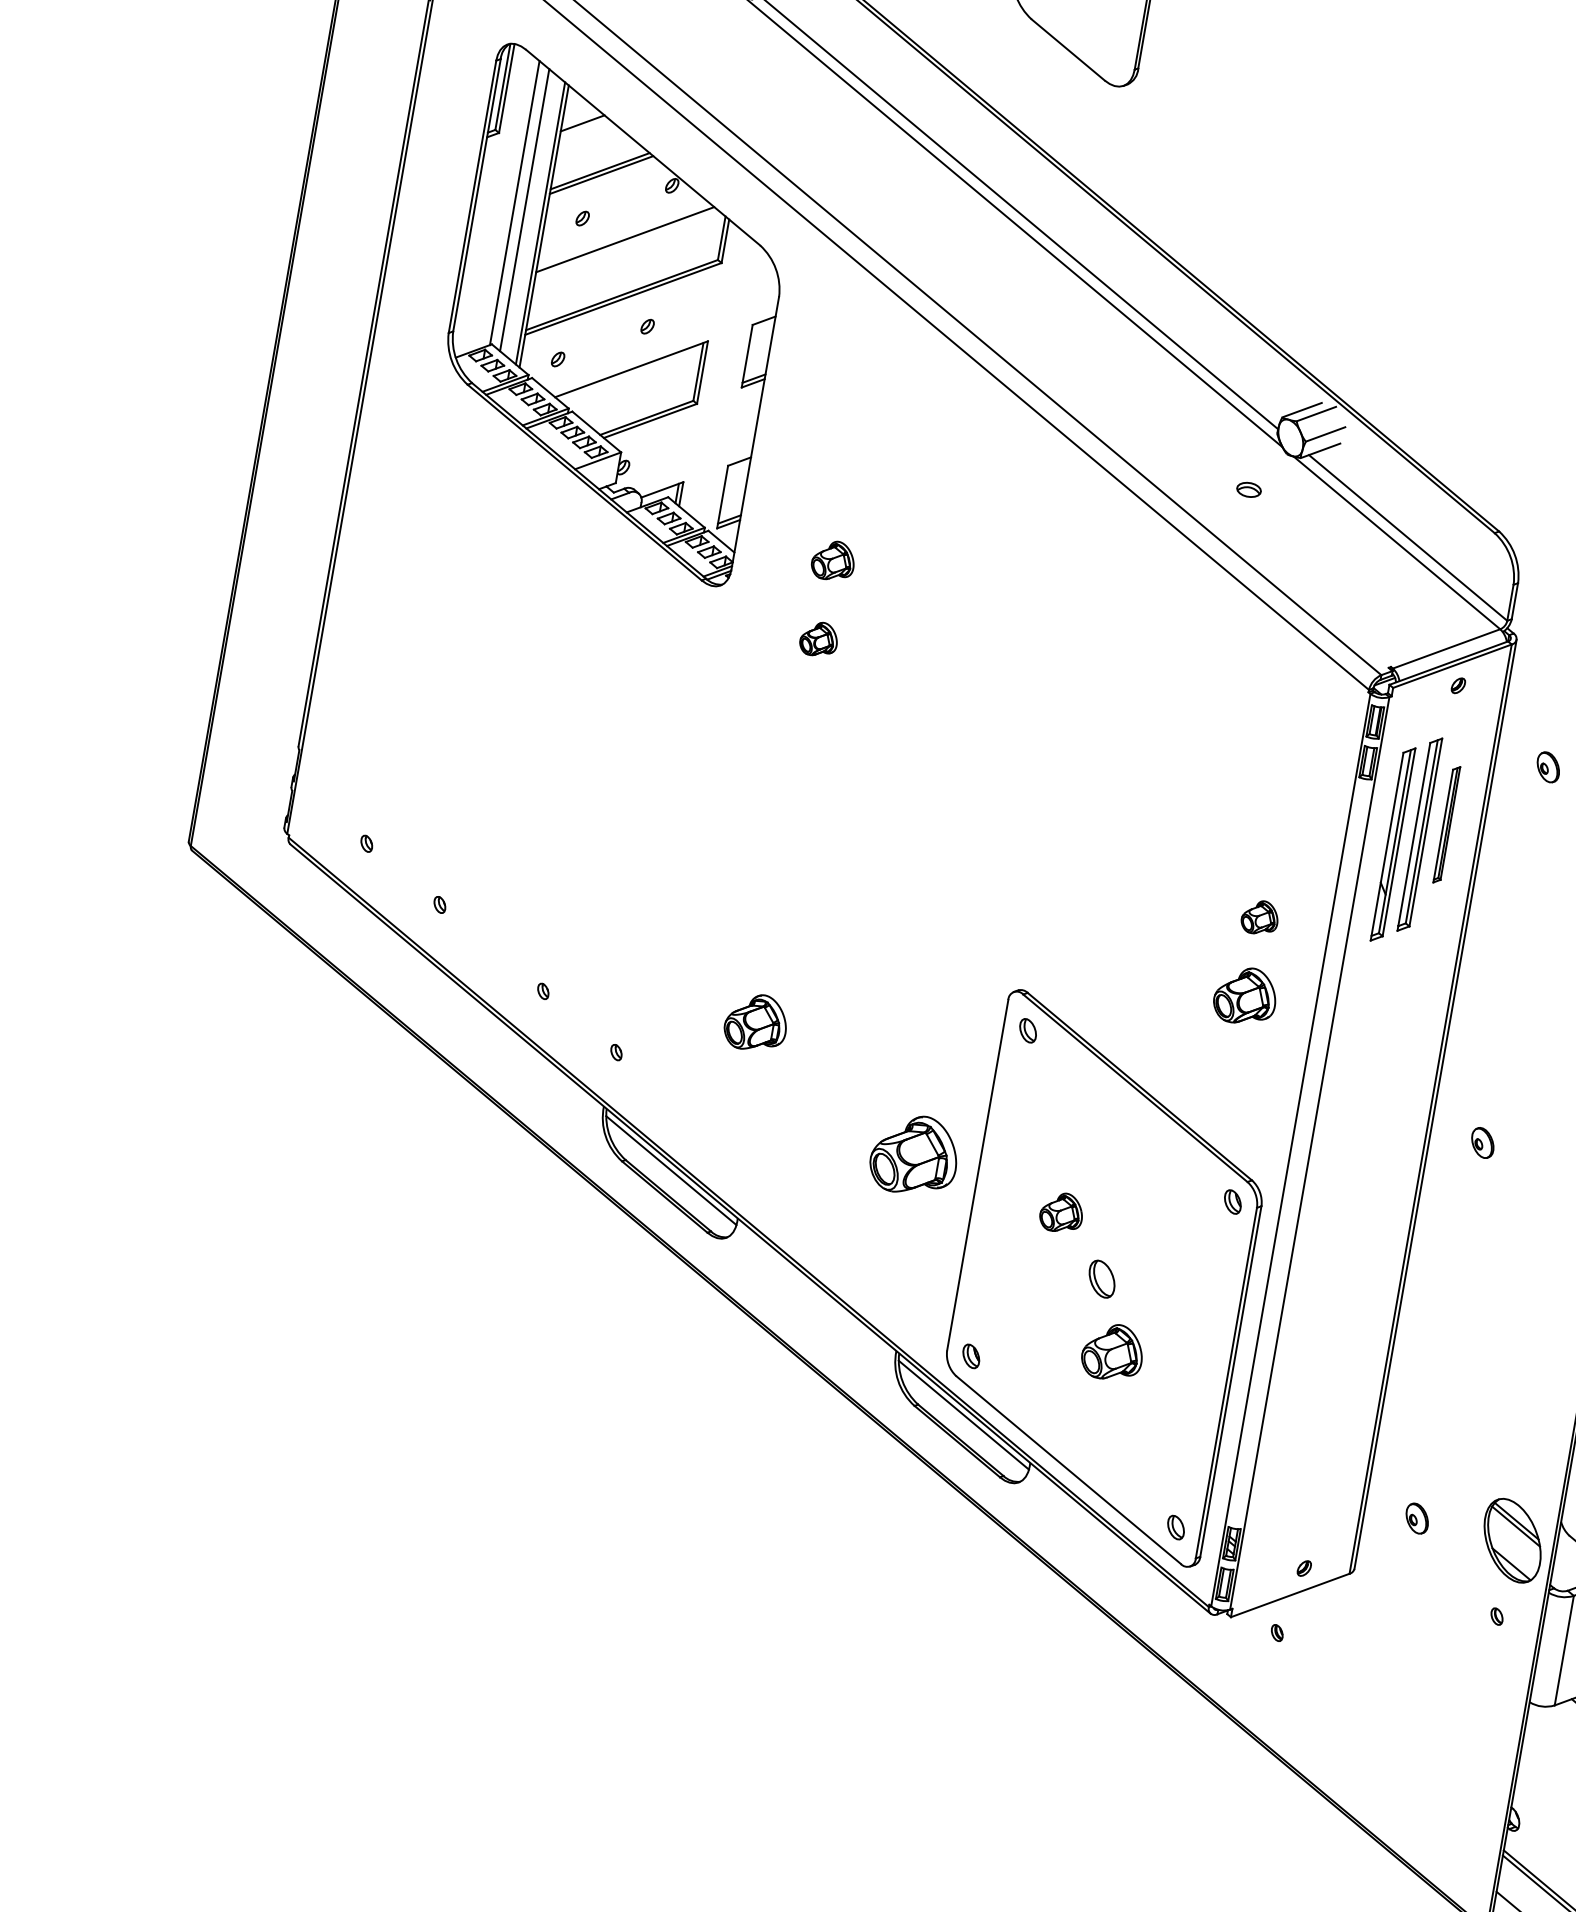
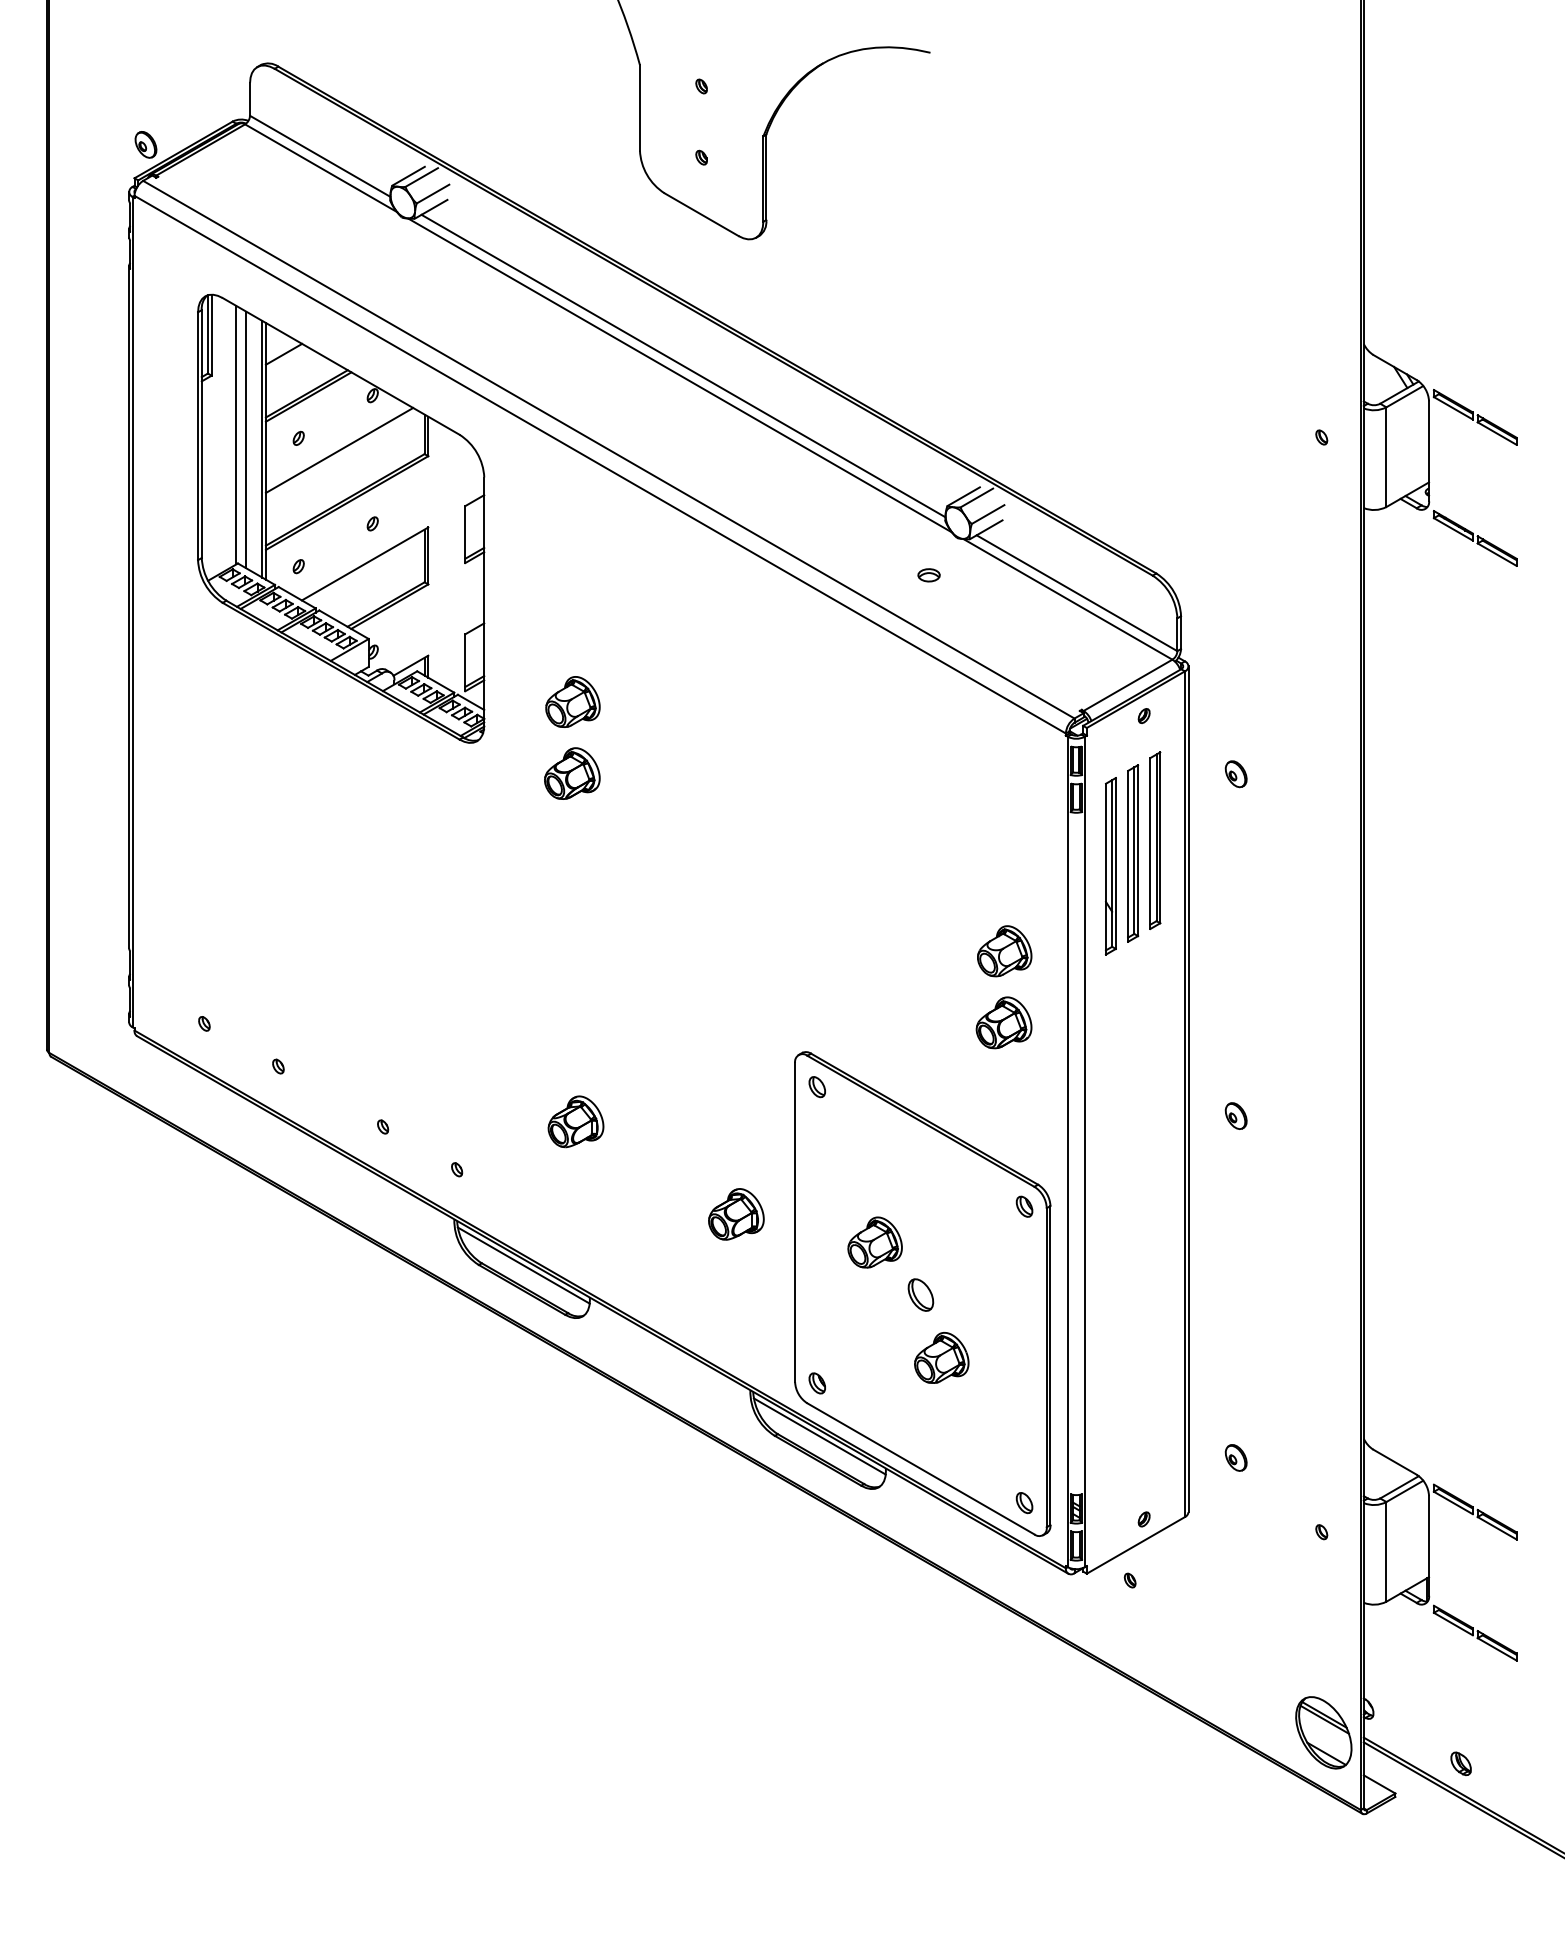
part: (833, 560) -> (572, 701), size x1.43
part: (819, 639) -> (572, 773), size x1.67
part: (1446, 824) -> (1155, 840), size x1.67
part: (1259, 917) -> (1004, 951), size x1.67
part: (914, 1155) -> (736, 1214), size x0.71
part: (1061, 1212) -> (874, 1242), size x1.43
part: (1512, 1540) -> (1323, 1732), moved

